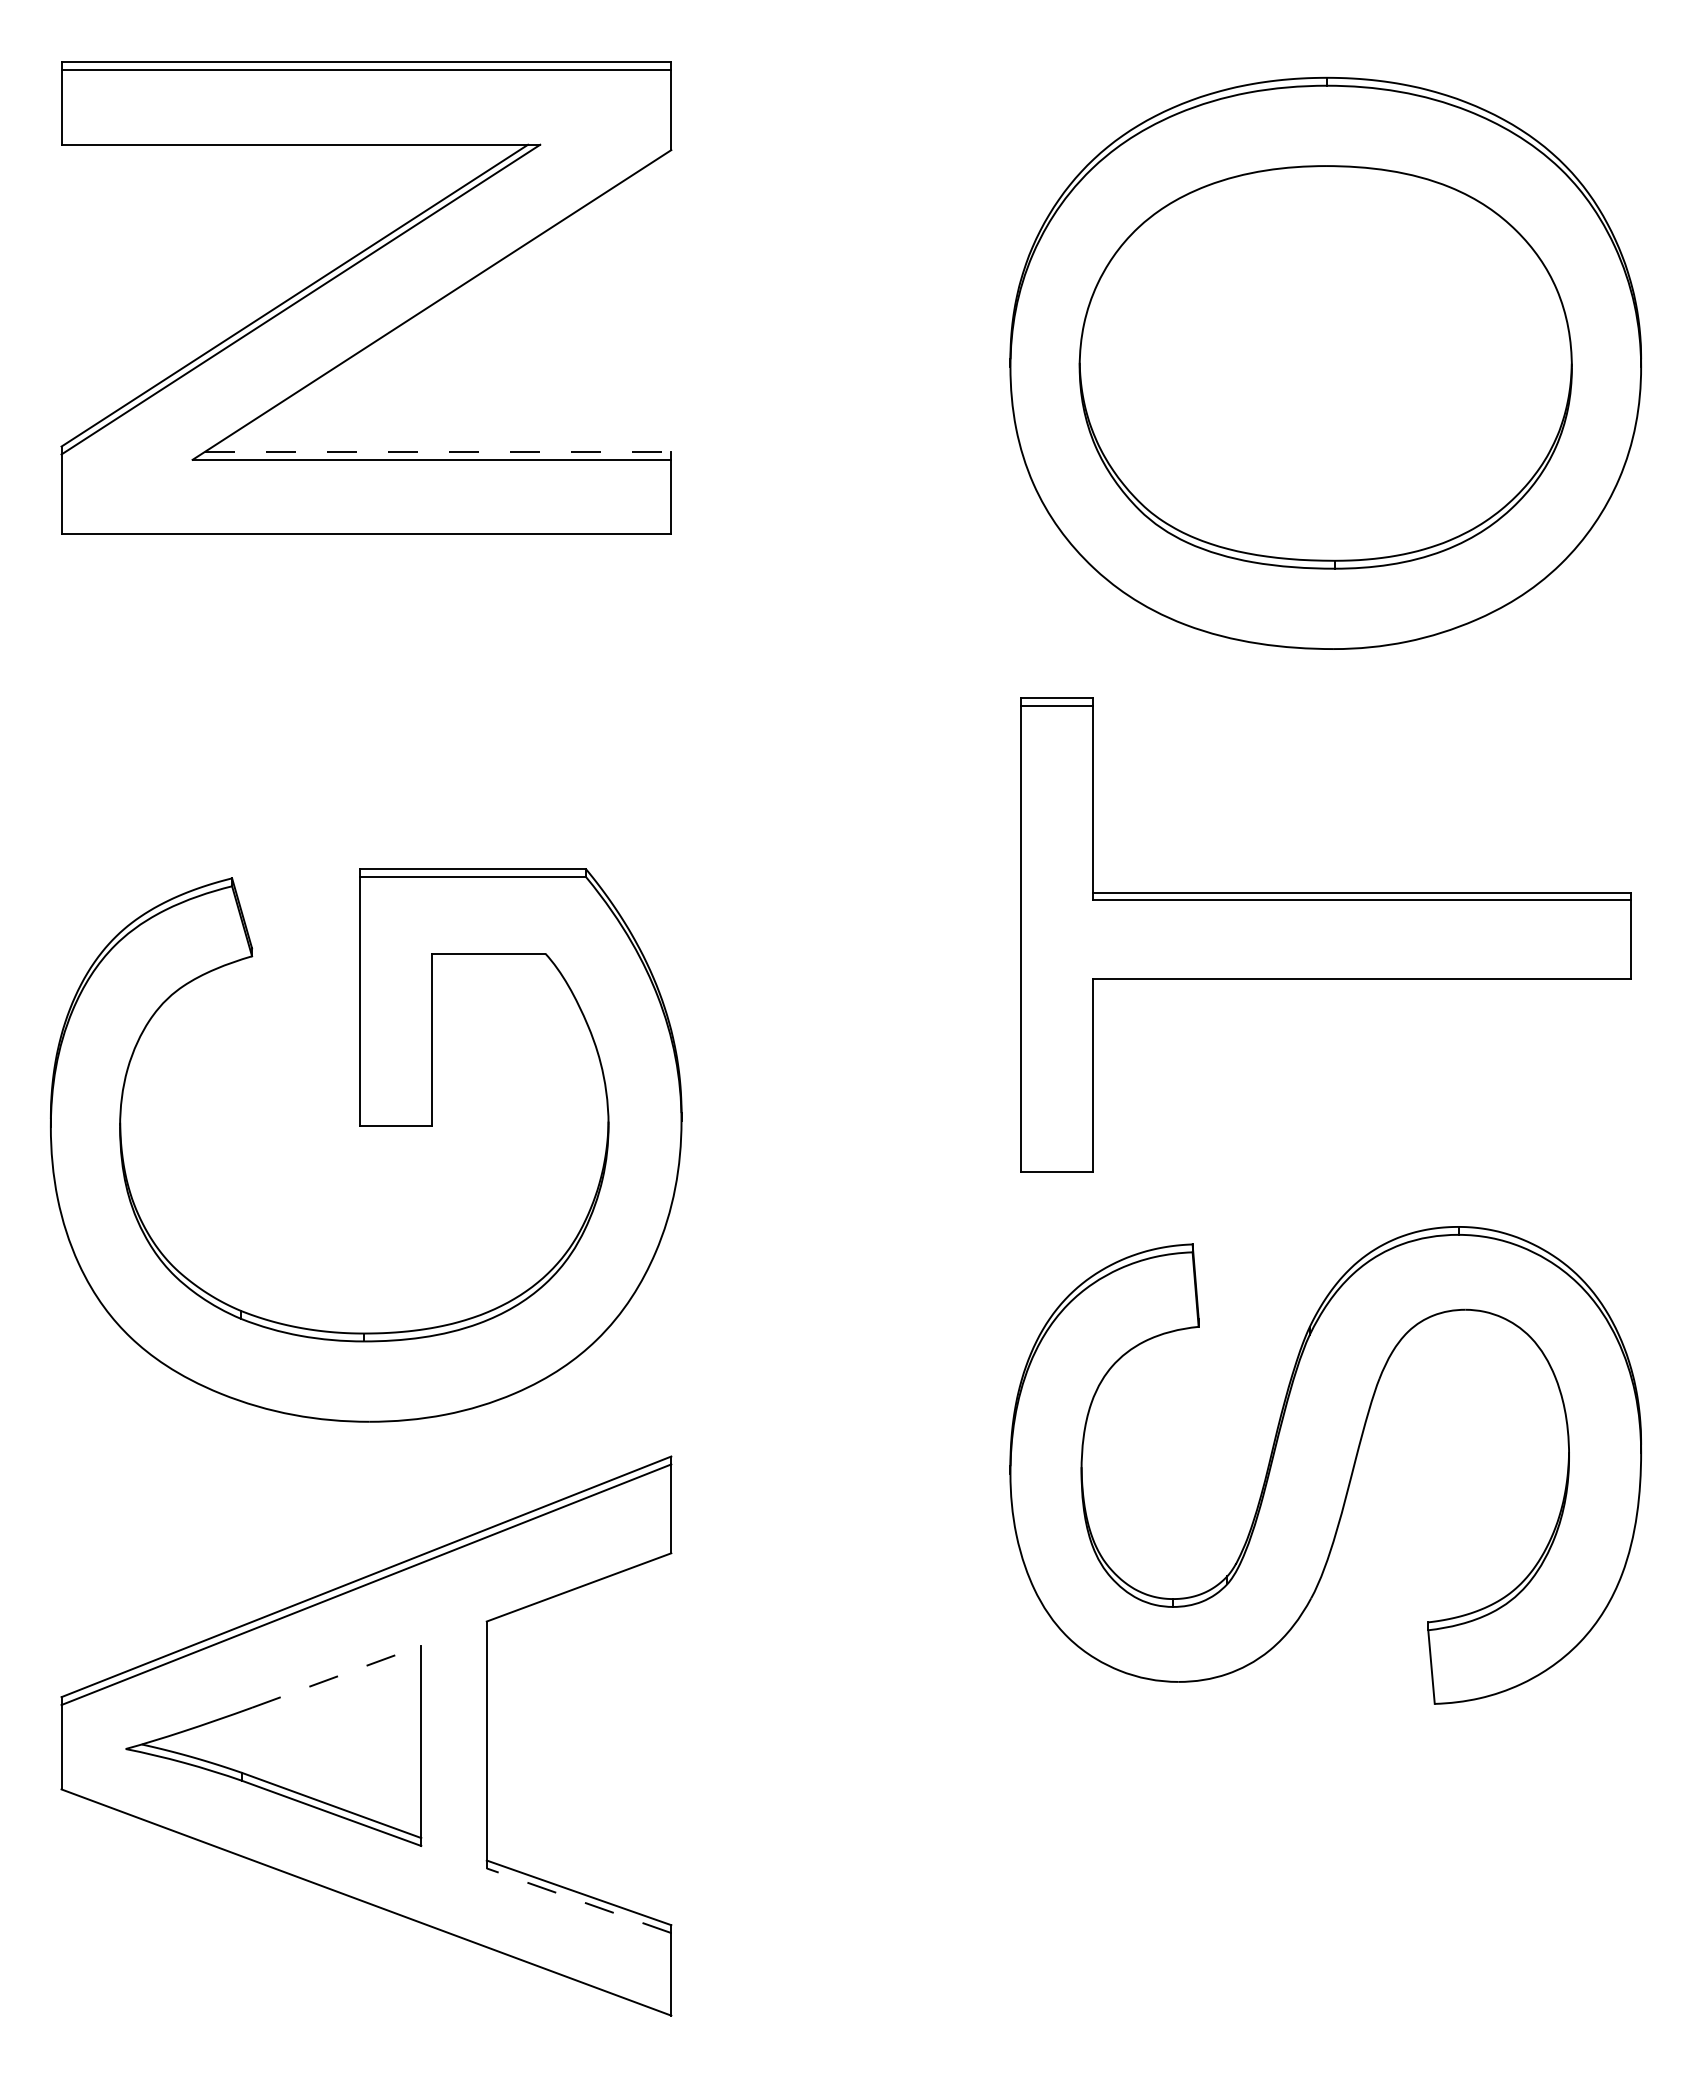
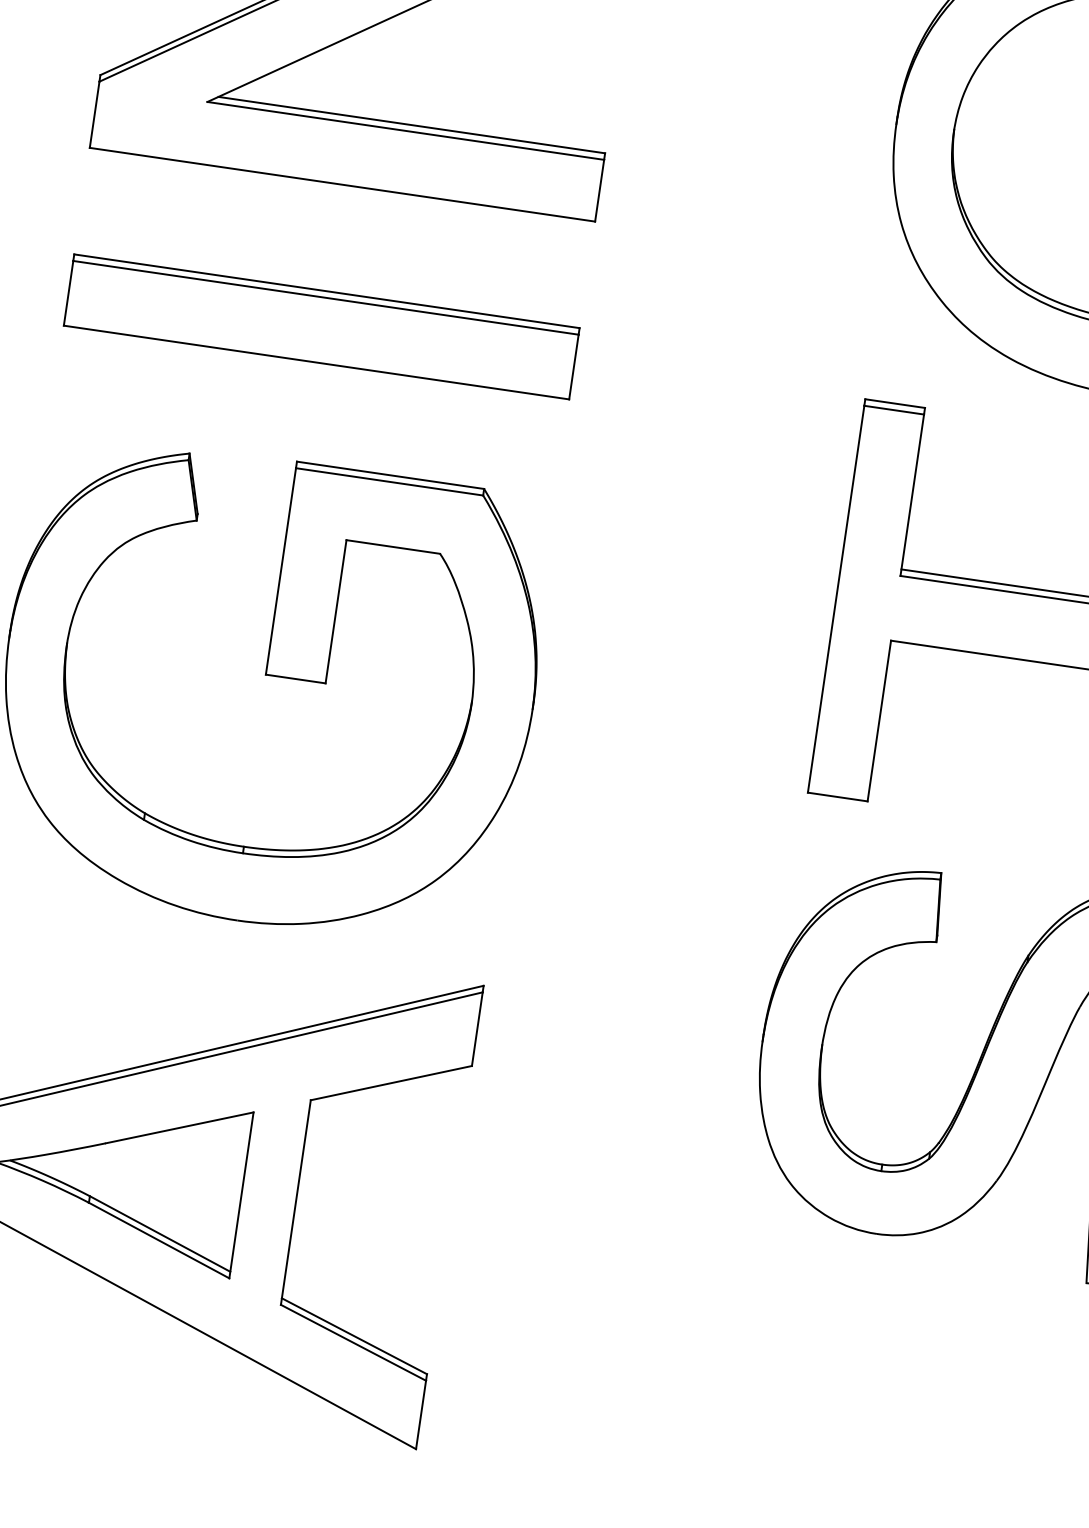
line: (438, 451) -> (412, 124), dashed -> solid
part: (366, 705) -> (321, 326), added
line: (337, 1676) -> (180, 1127), dashed -> solid
line: (579, 1900) -> (353, 1342), dashed -> solid

